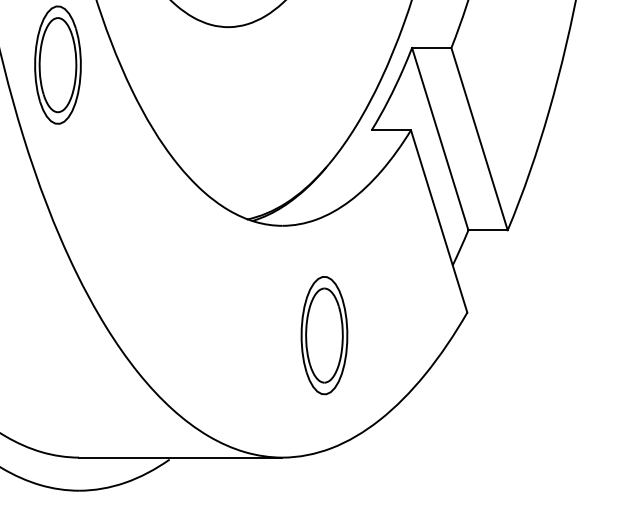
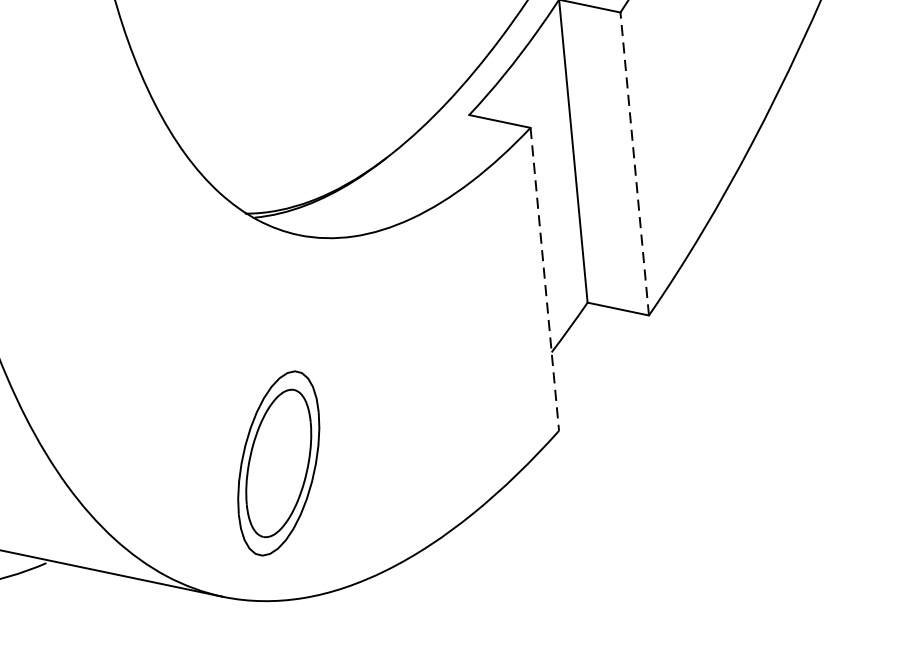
line: (479, 138) -> (634, 162), solid -> dashed
line: (439, 221) -> (545, 279), solid -> dashed
part: (324, 335) -> (278, 463), moved

